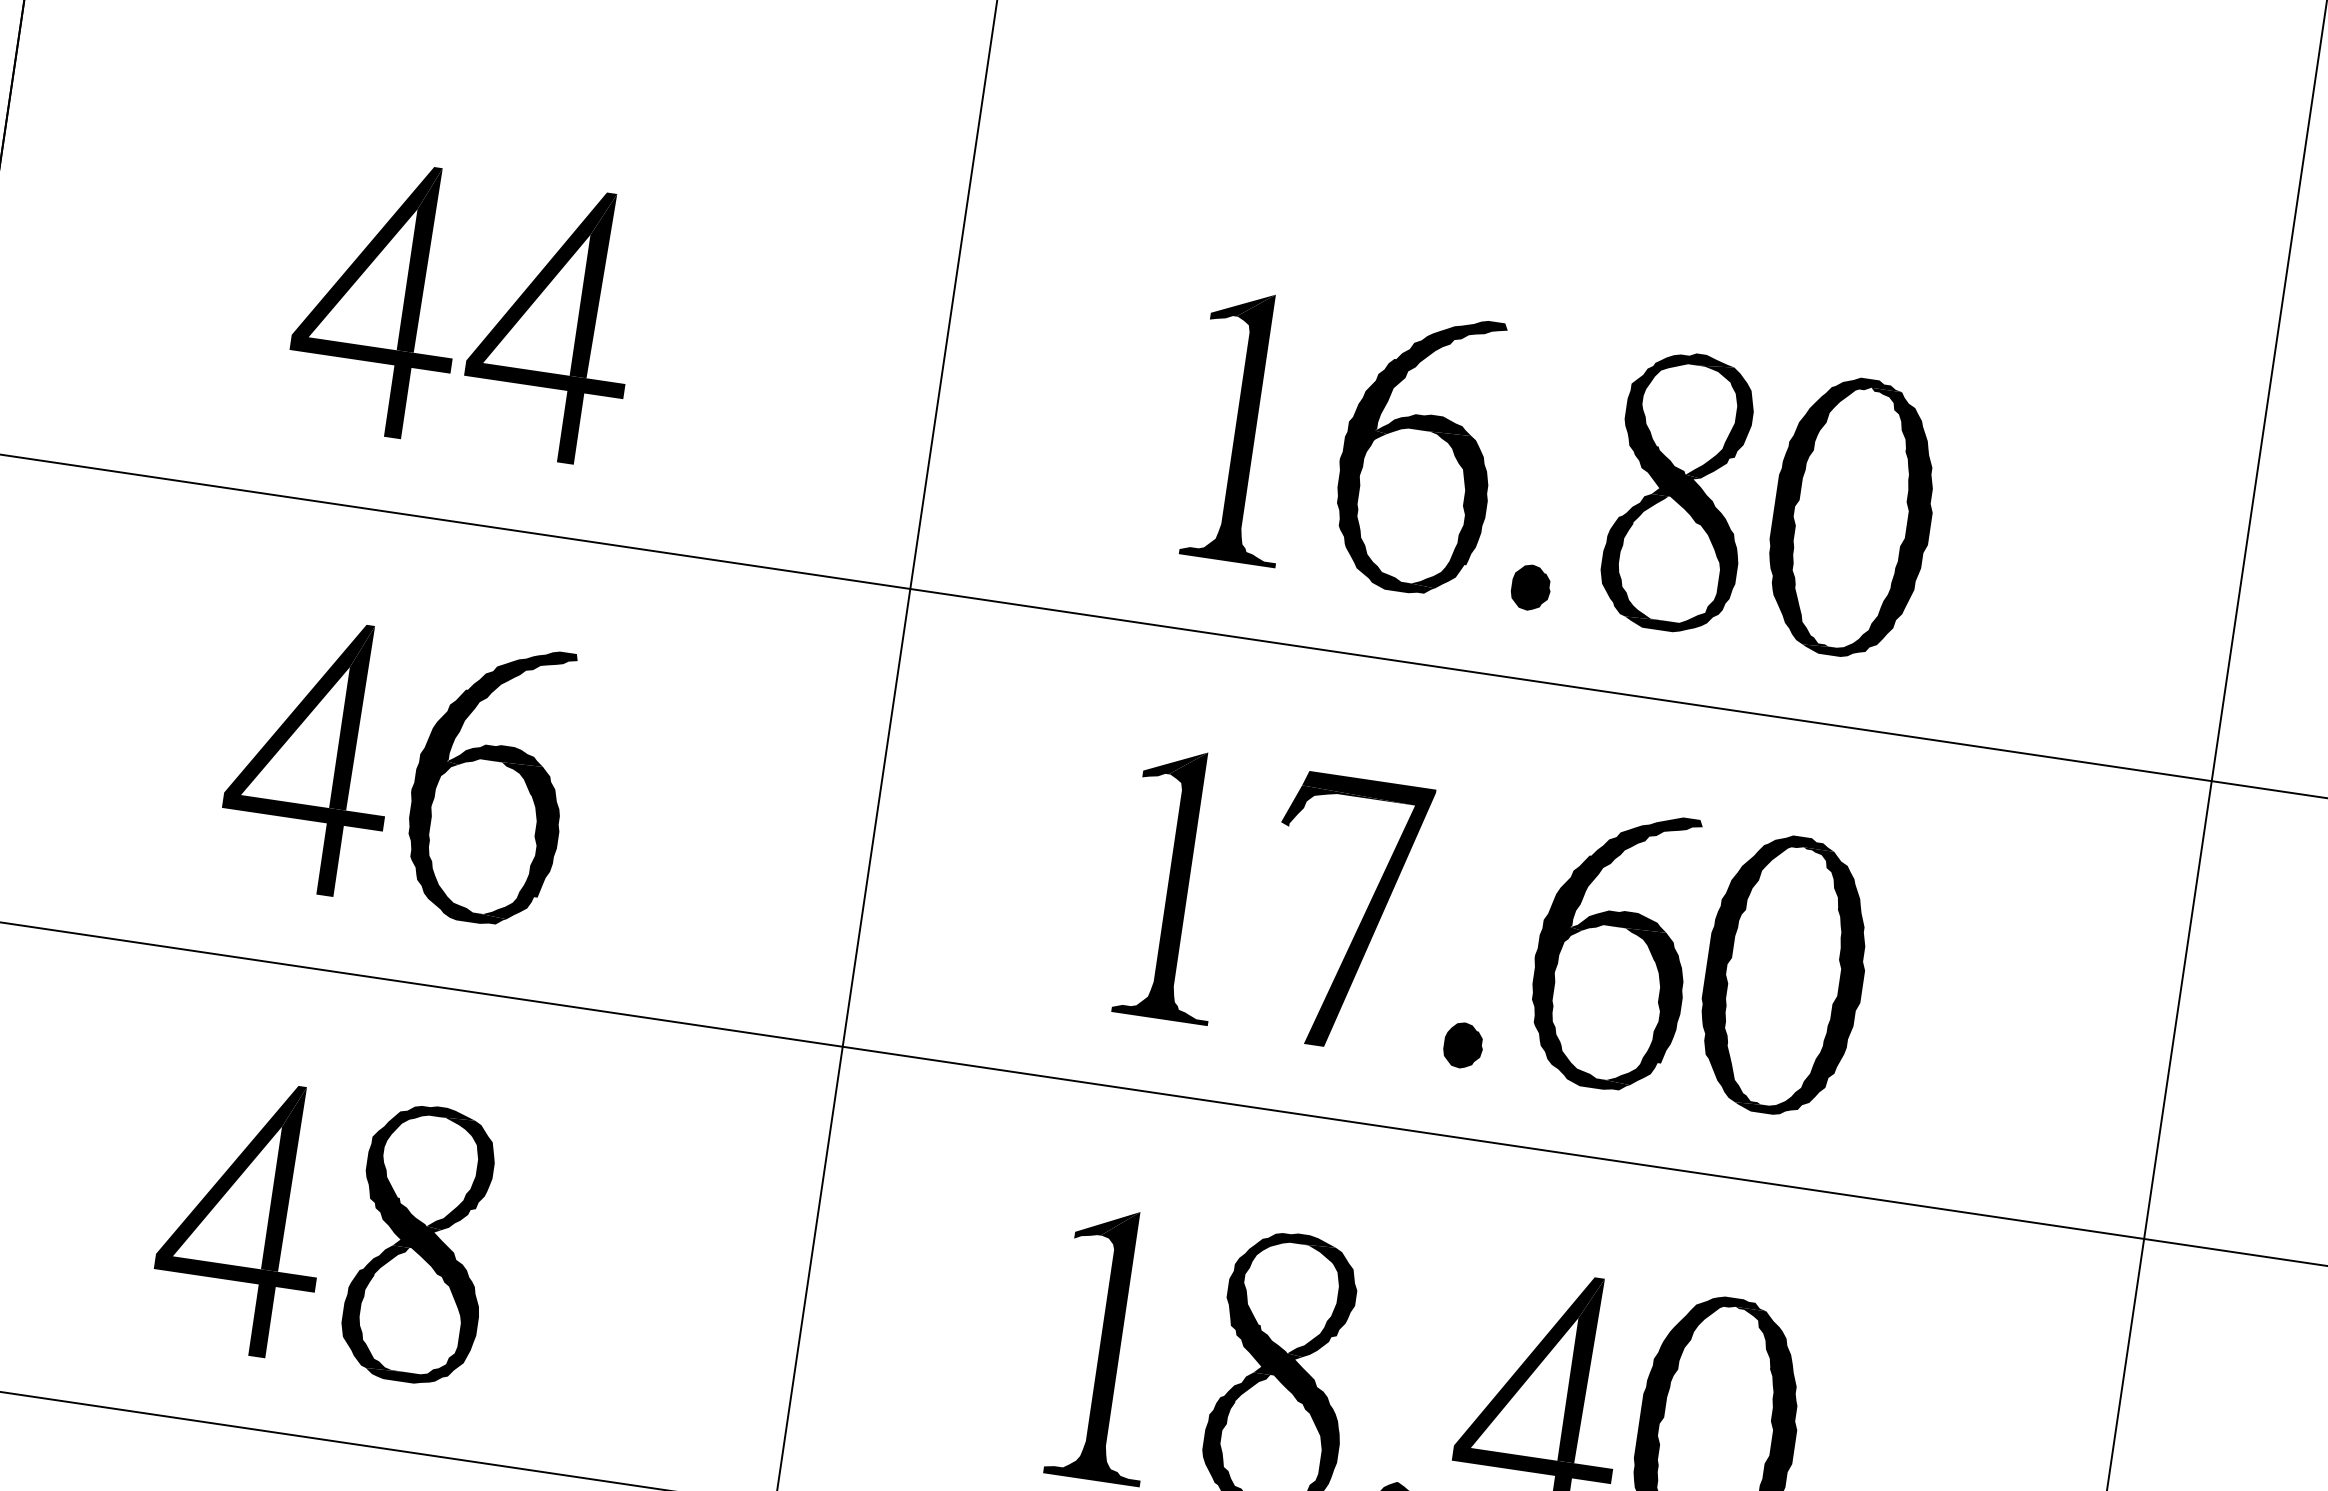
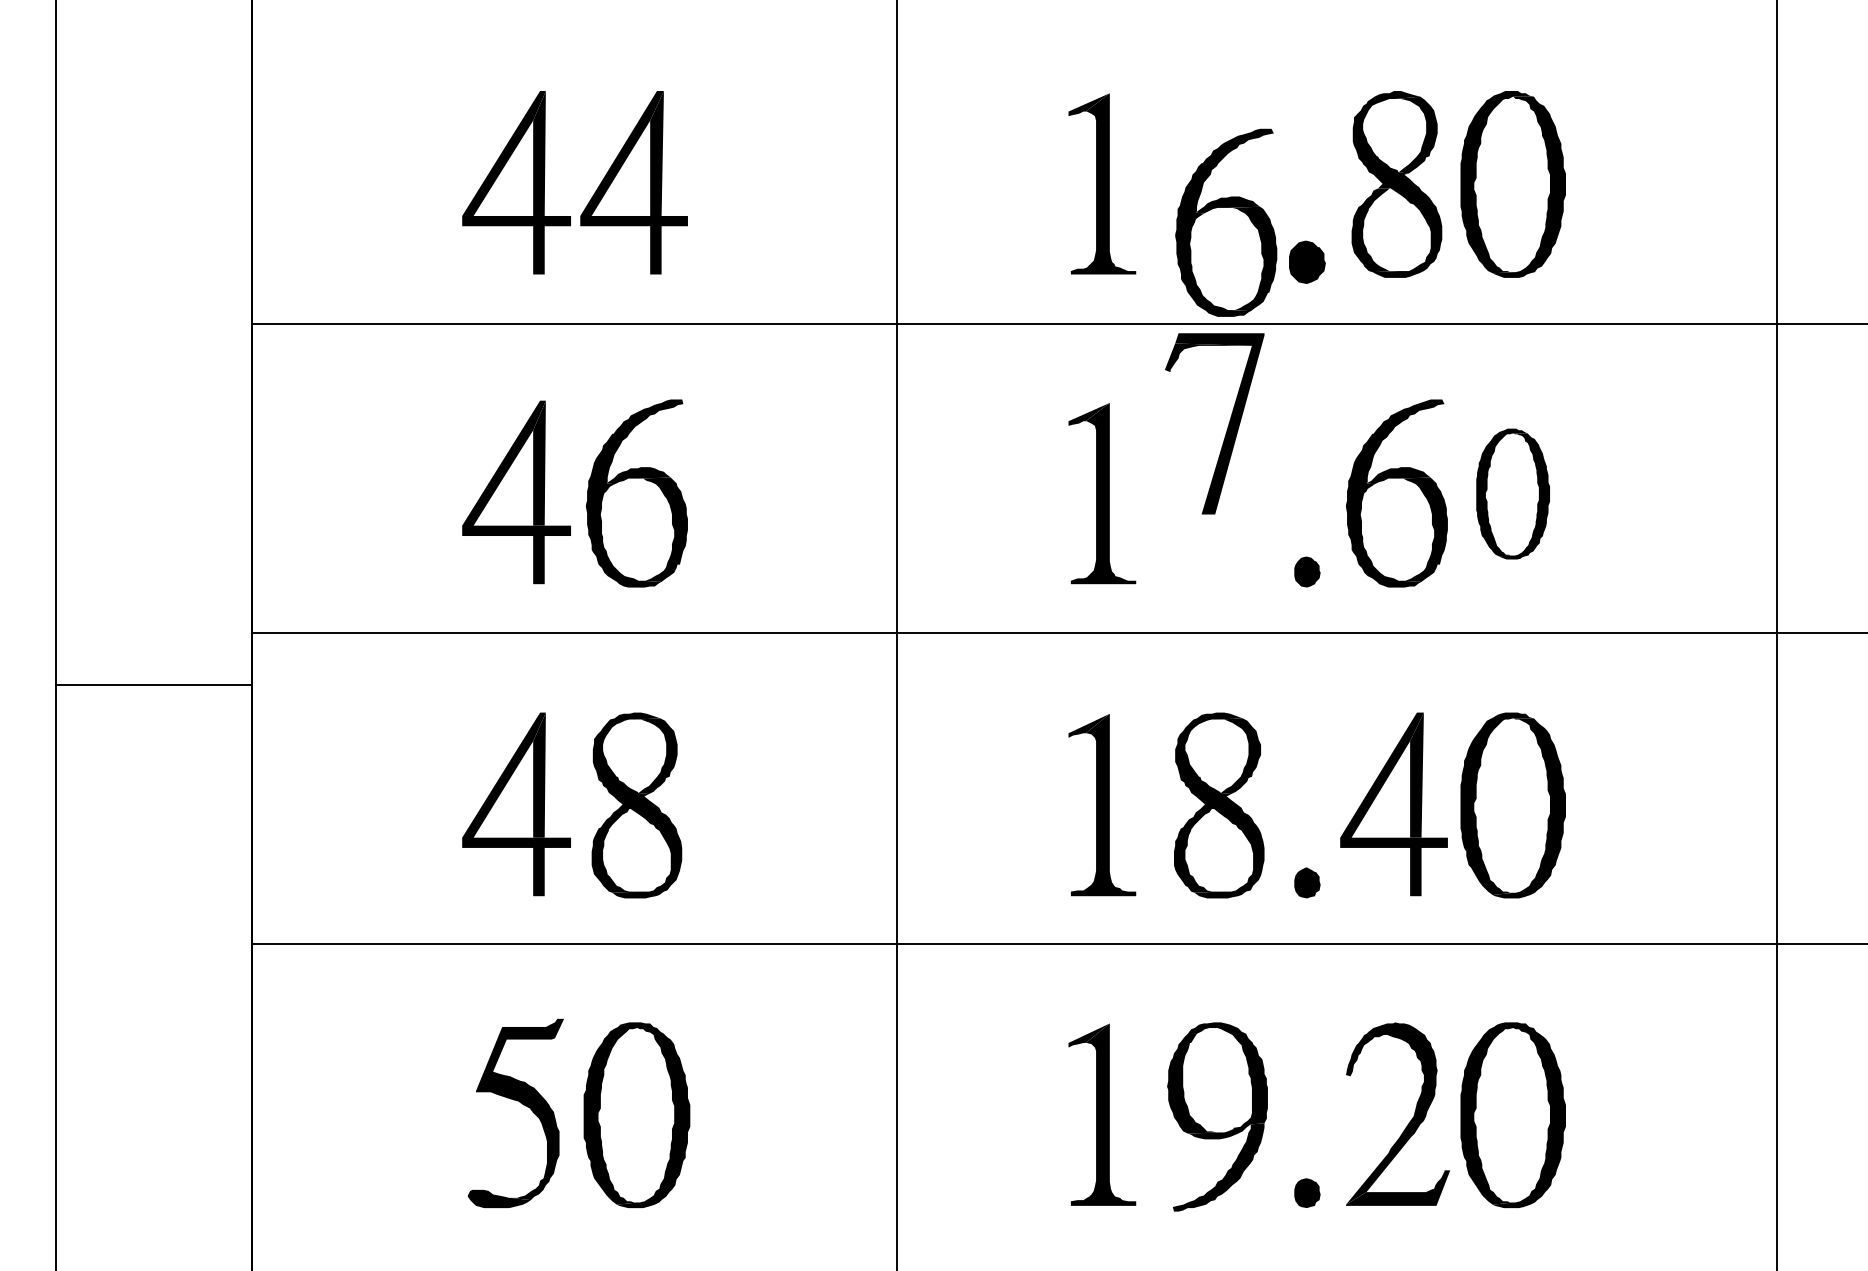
part: (1418, 452) -> (1226, 222), moved
part: (1531, 588) -> (1307, 262), size x1.4
part: (1361, 919) -> (1227, 426), moved
part: (1783, 974) -> (1512, 493), size x0.7

